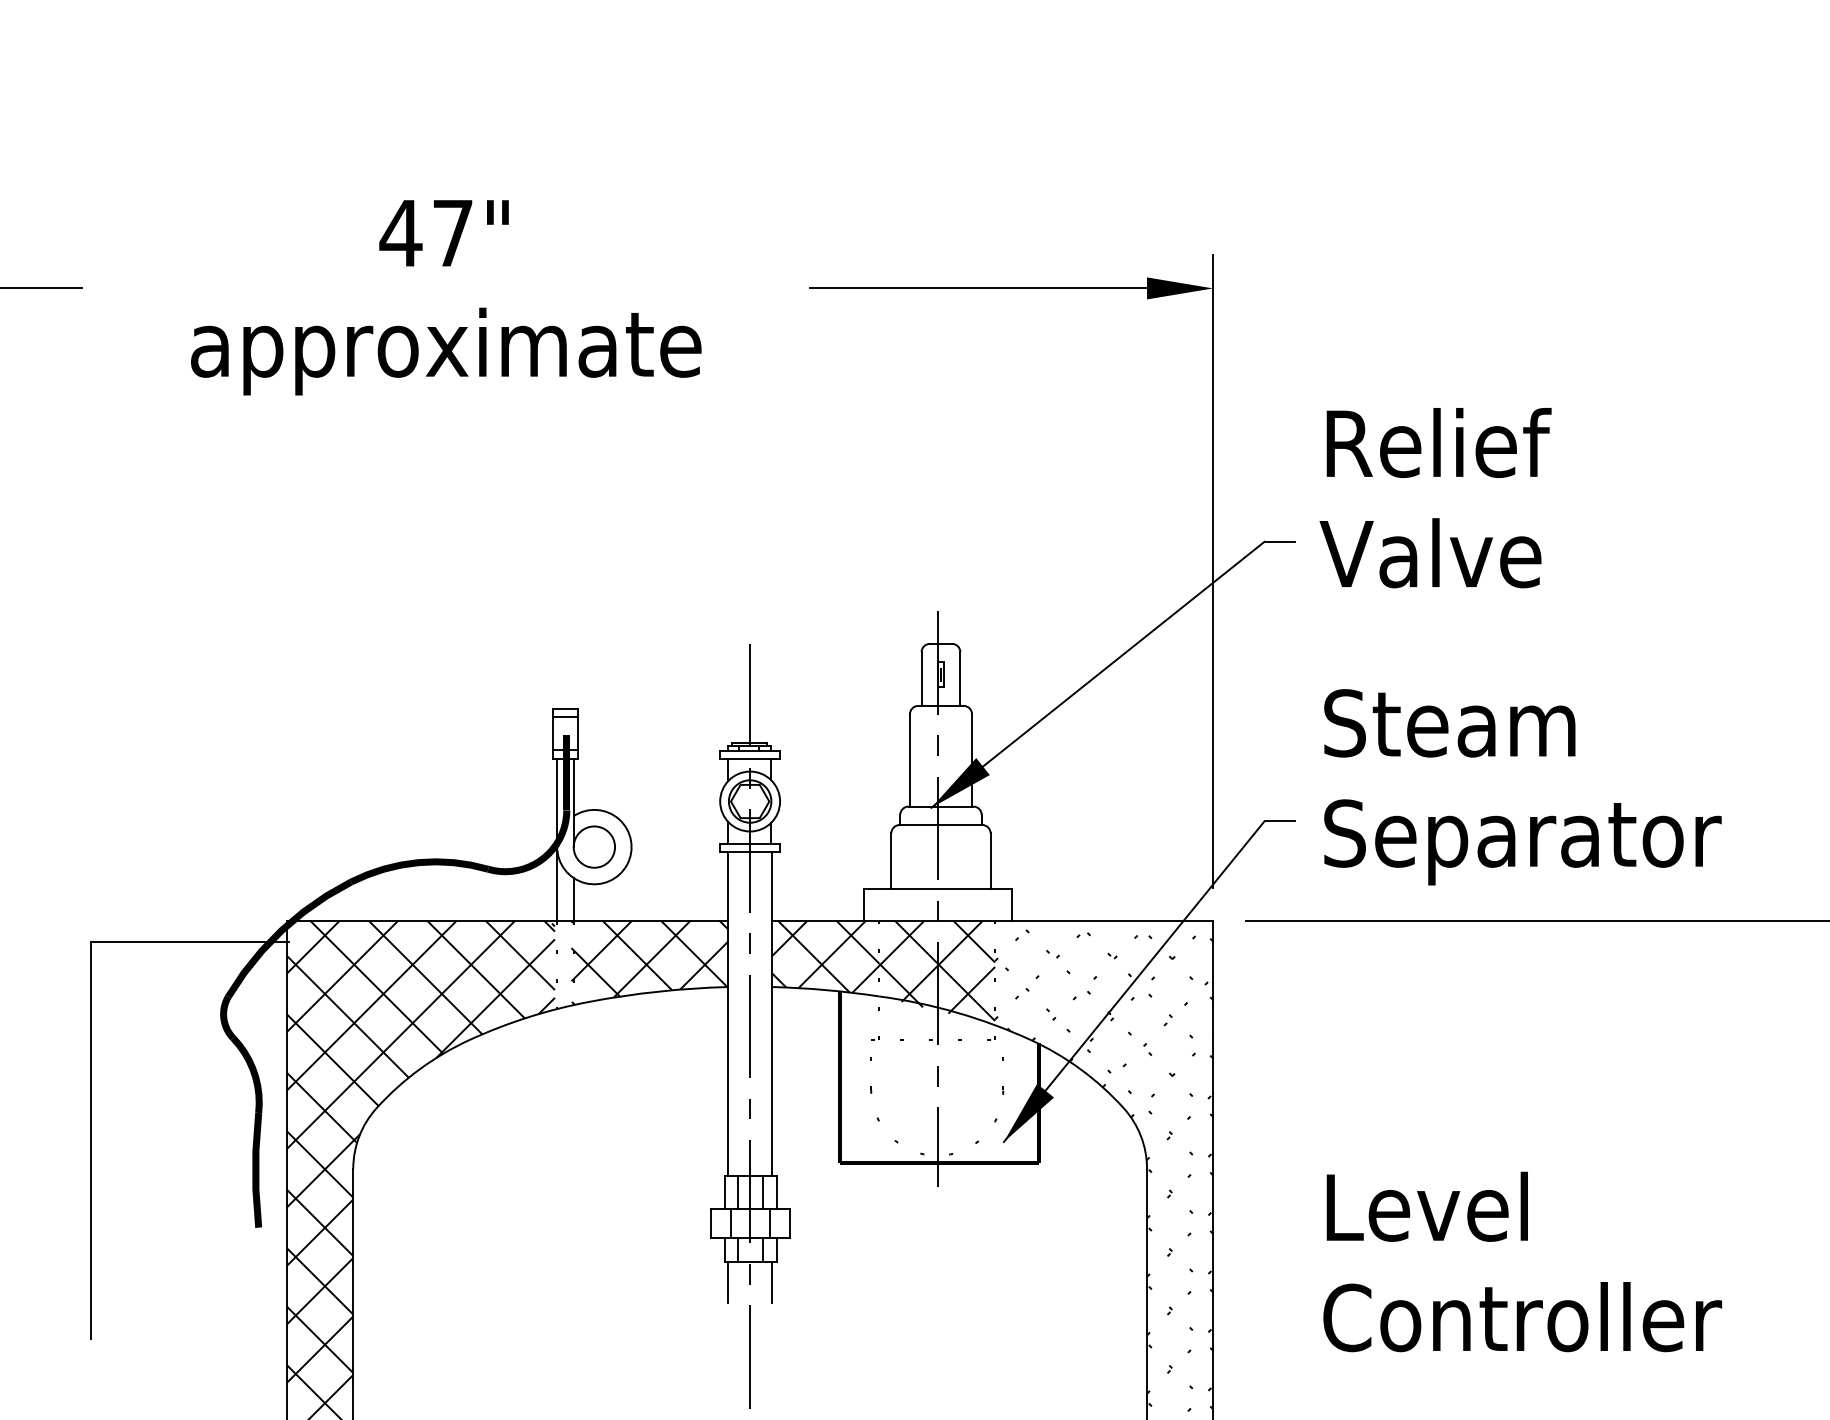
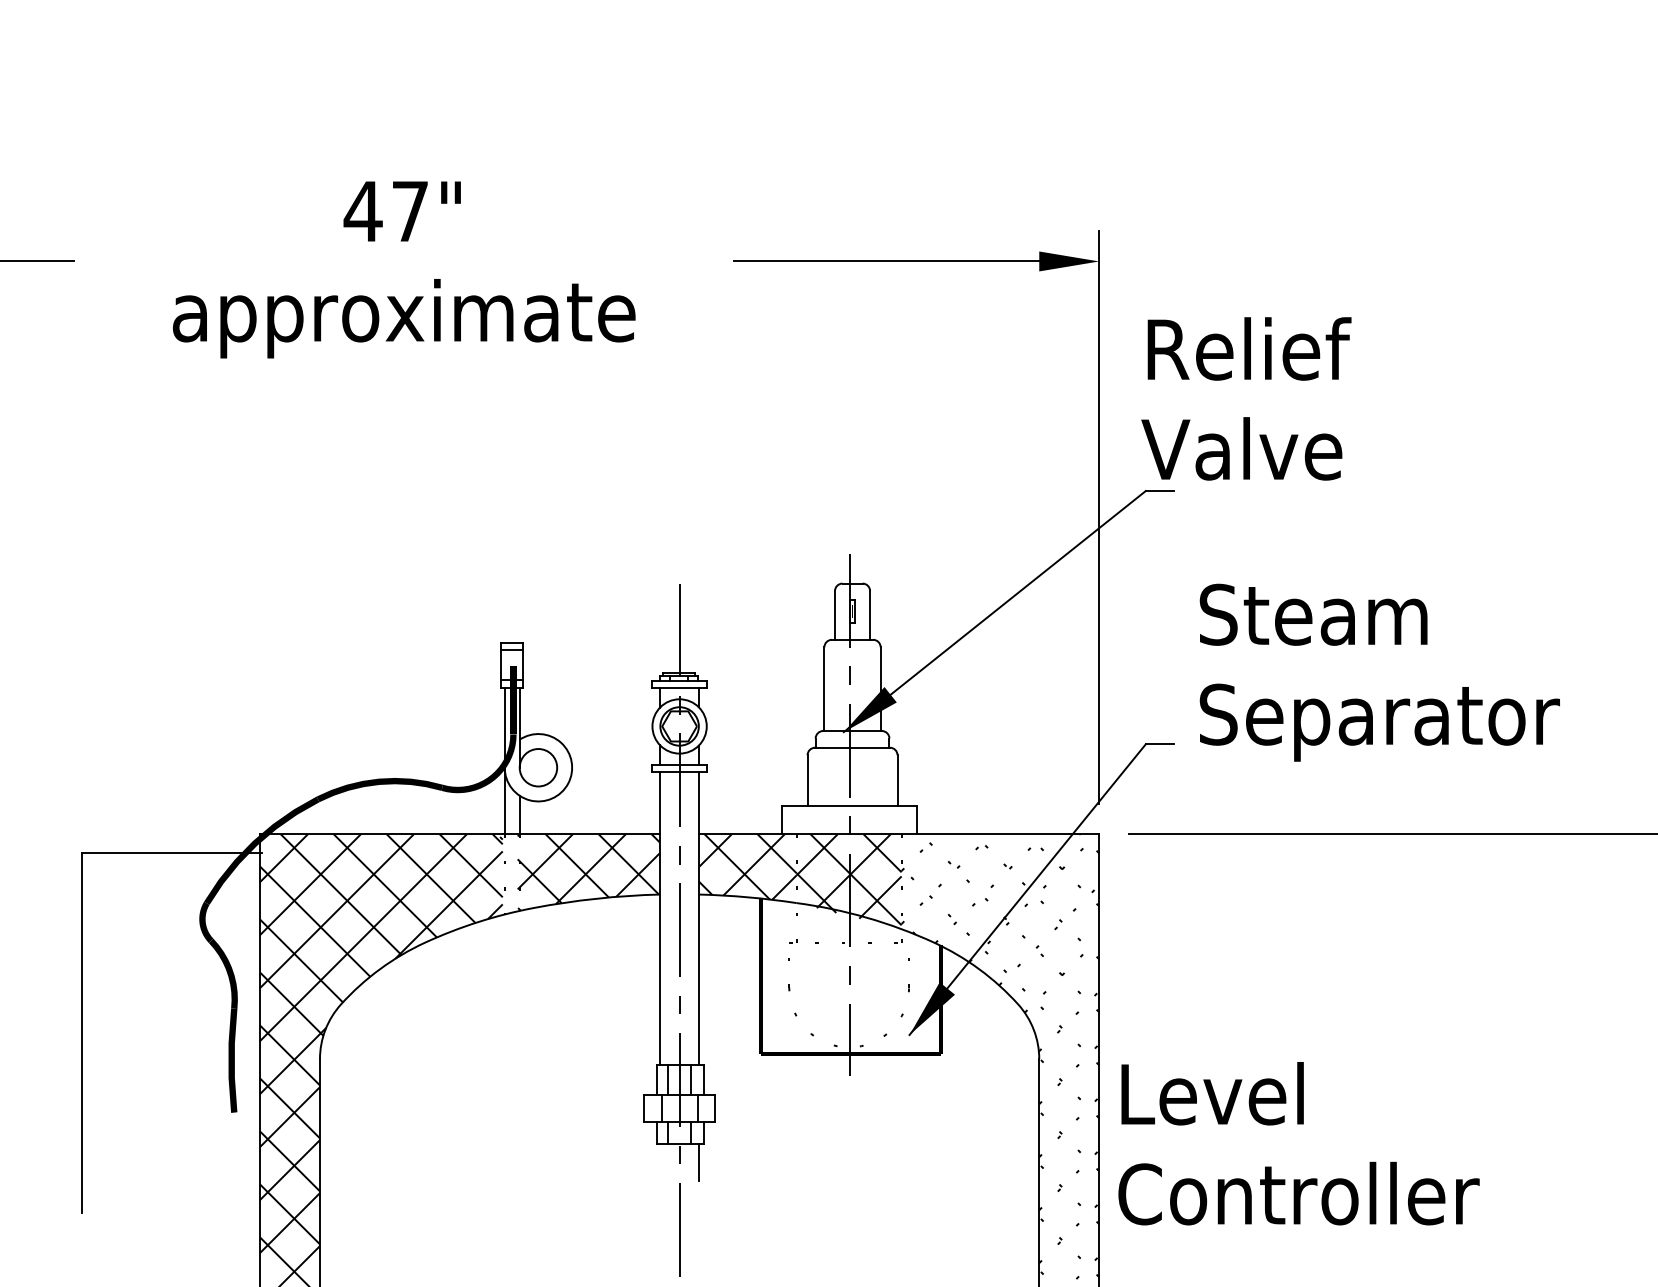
text: (1435, 498) -> (1246, 399), moved
text: (1522, 787) -> (1379, 672), moved
text: (1522, 1261) -> (1298, 1143), moved
line: (728, 1282) -> (659, 1162), removed

